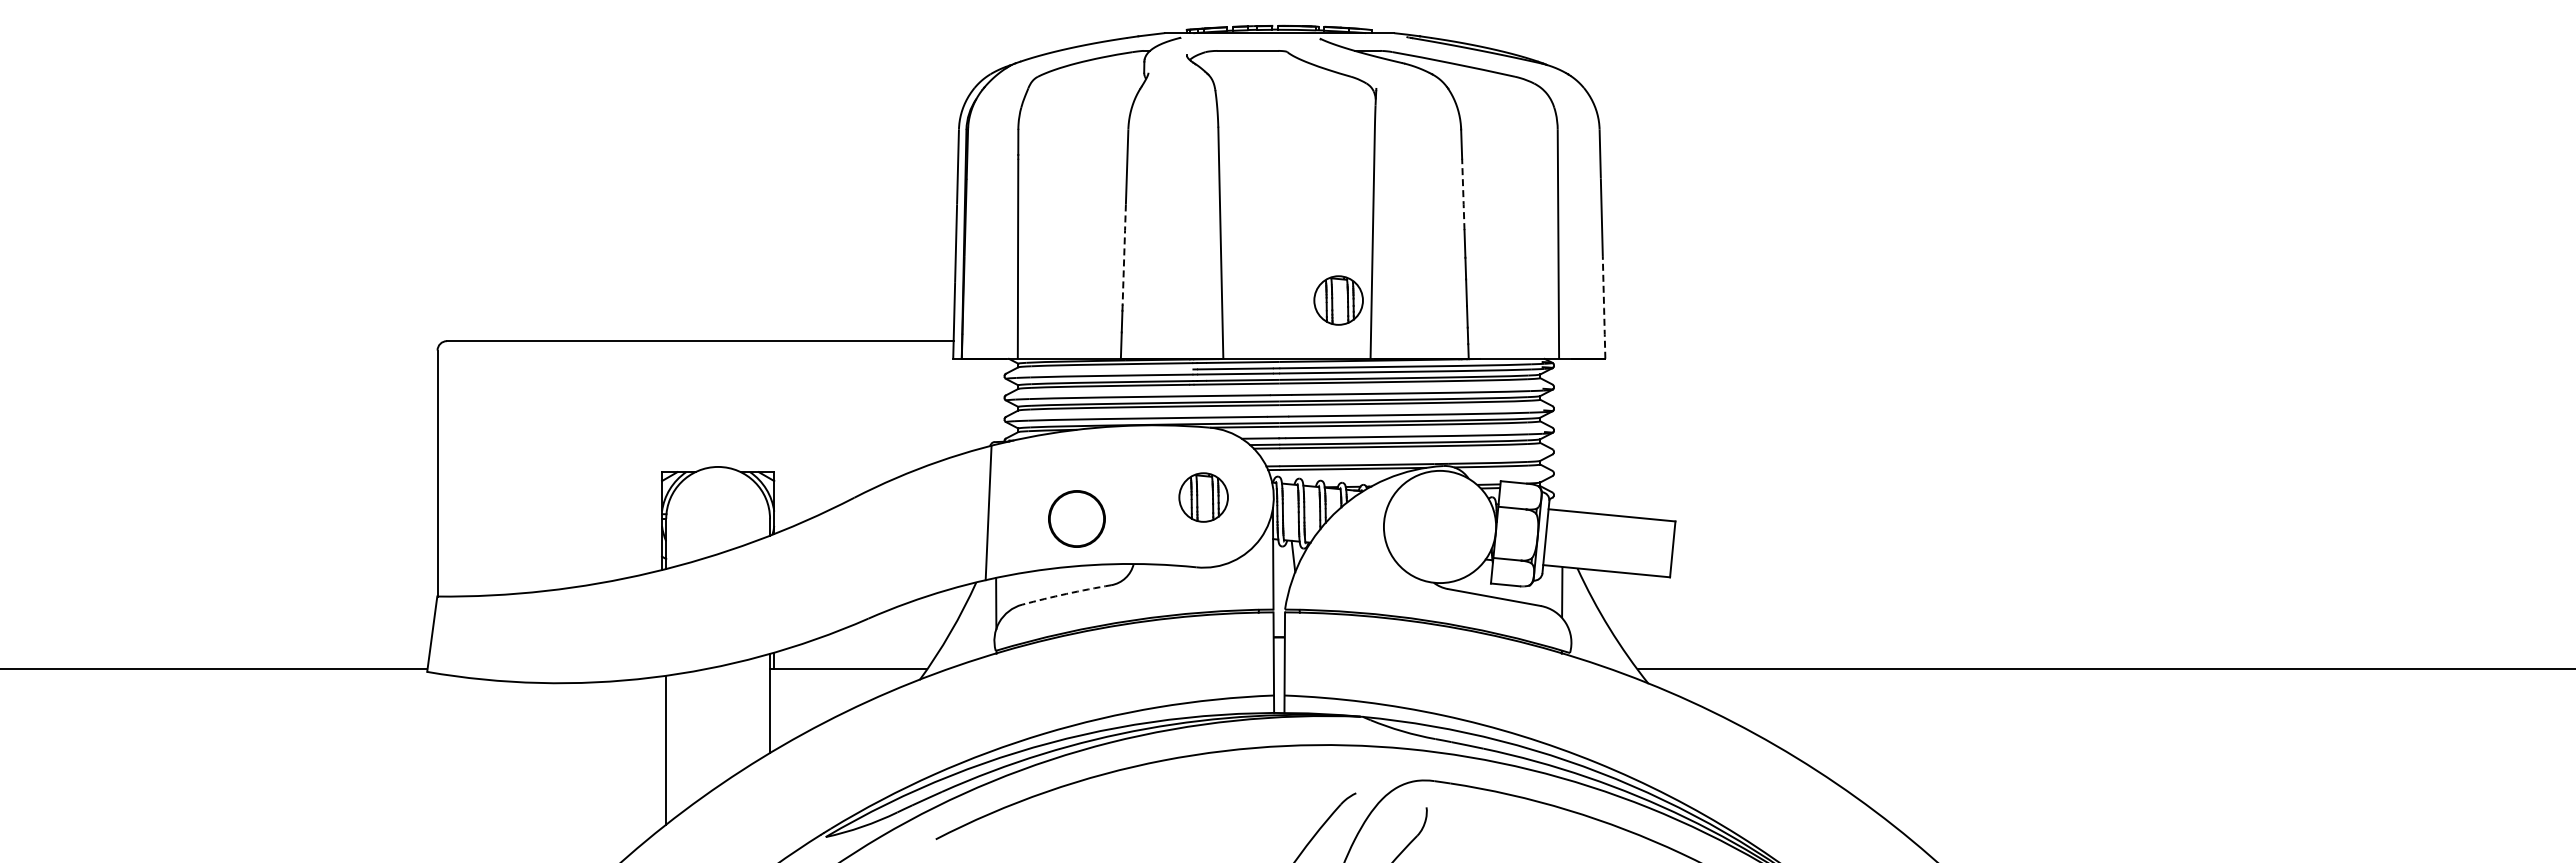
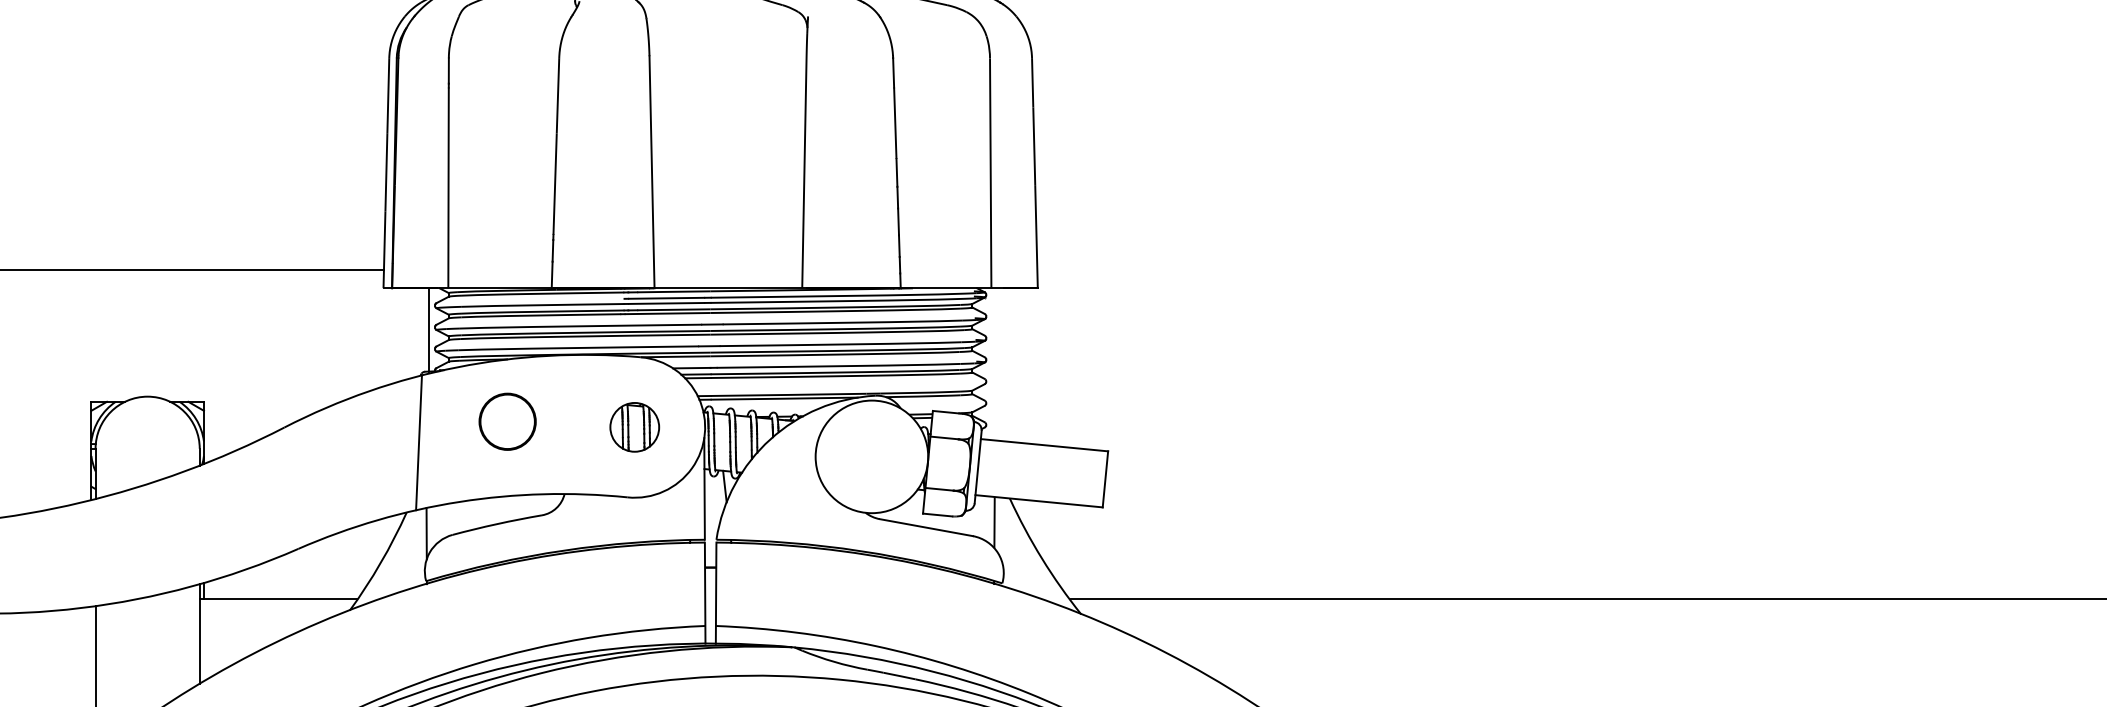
line: (1463, 194) -> (895, 123), dashed -> solid
line: (1124, 255) -> (555, 184), dashed -> solid
part: (1338, 300) -> (770, 229), removed
line: (1604, 308) -> (1036, 237), dashed -> solid
line: (998, 399) -> (428, 328), added
circle: (1076, 518) -> (507, 421), moved
arc: (1066, 593) -> (497, 523), dashed -> solid

